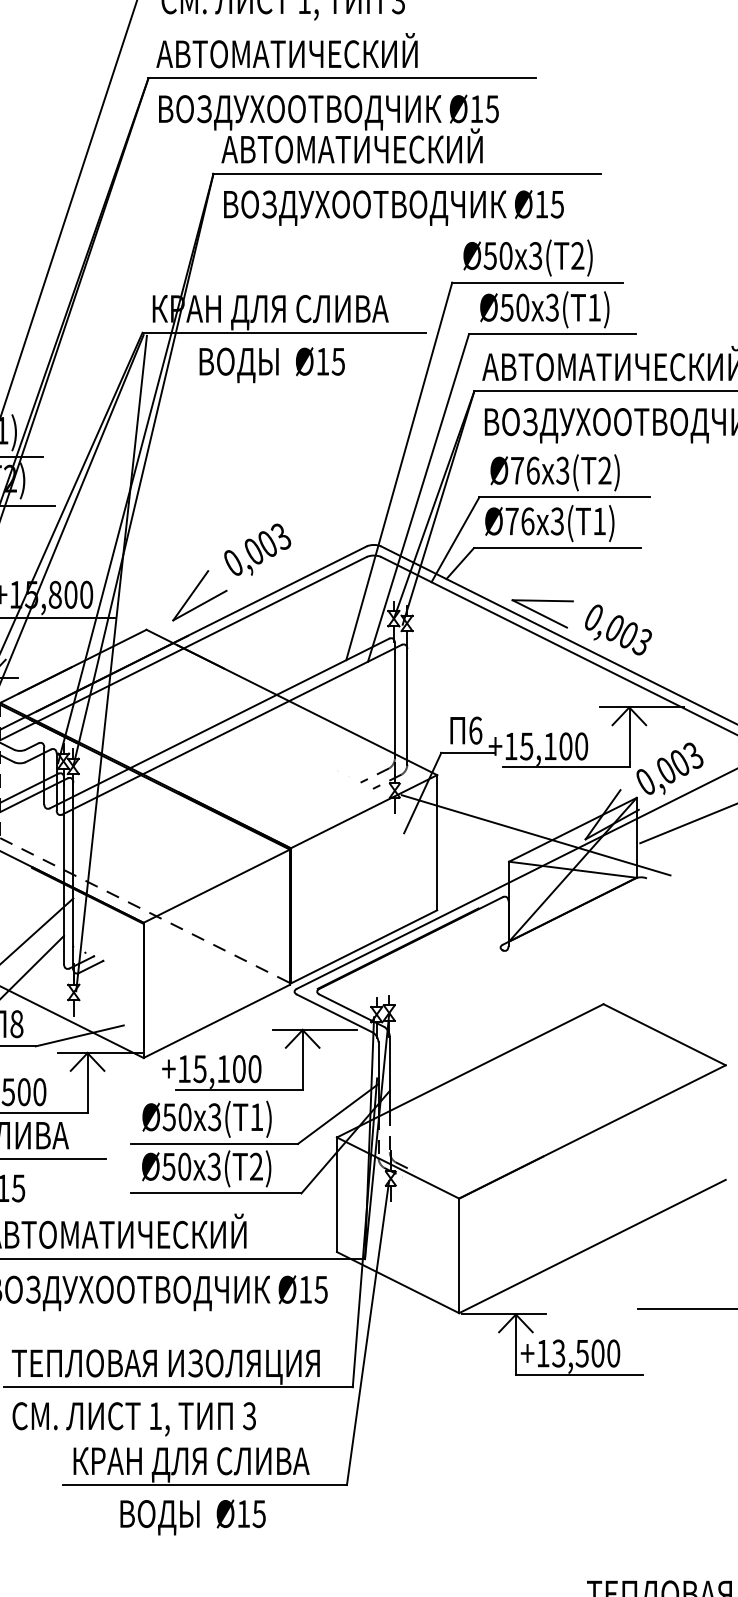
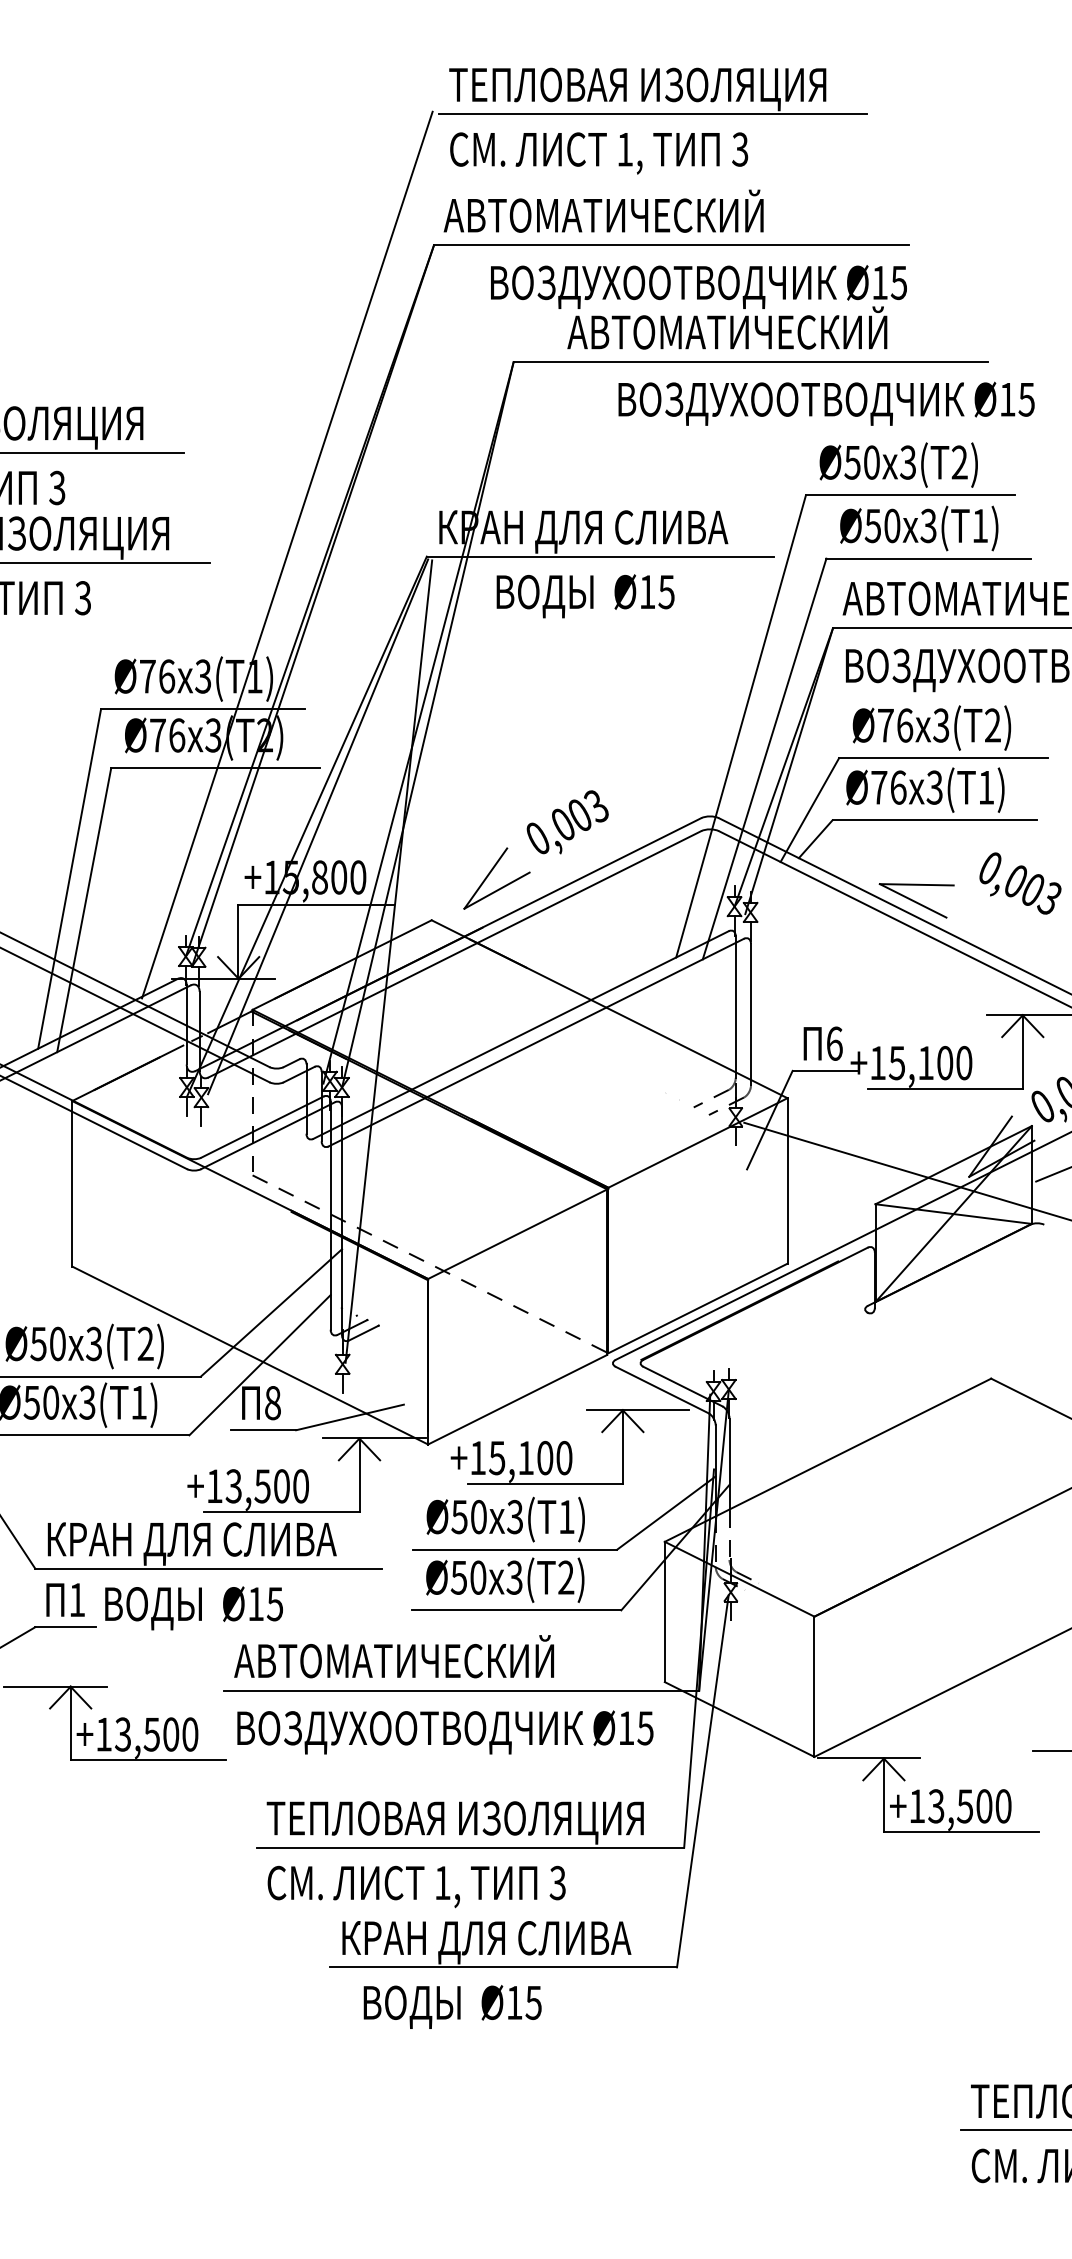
text: (328, 129) -> (698, 307), moved
text: (393, 207) -> (826, 403), moved
text: (618, 629) -> (1020, 883), moved
text: (192, 1517) -> (452, 2006), moved

